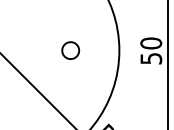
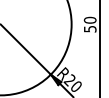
part: (71, 50) -> (43, 24), removed

